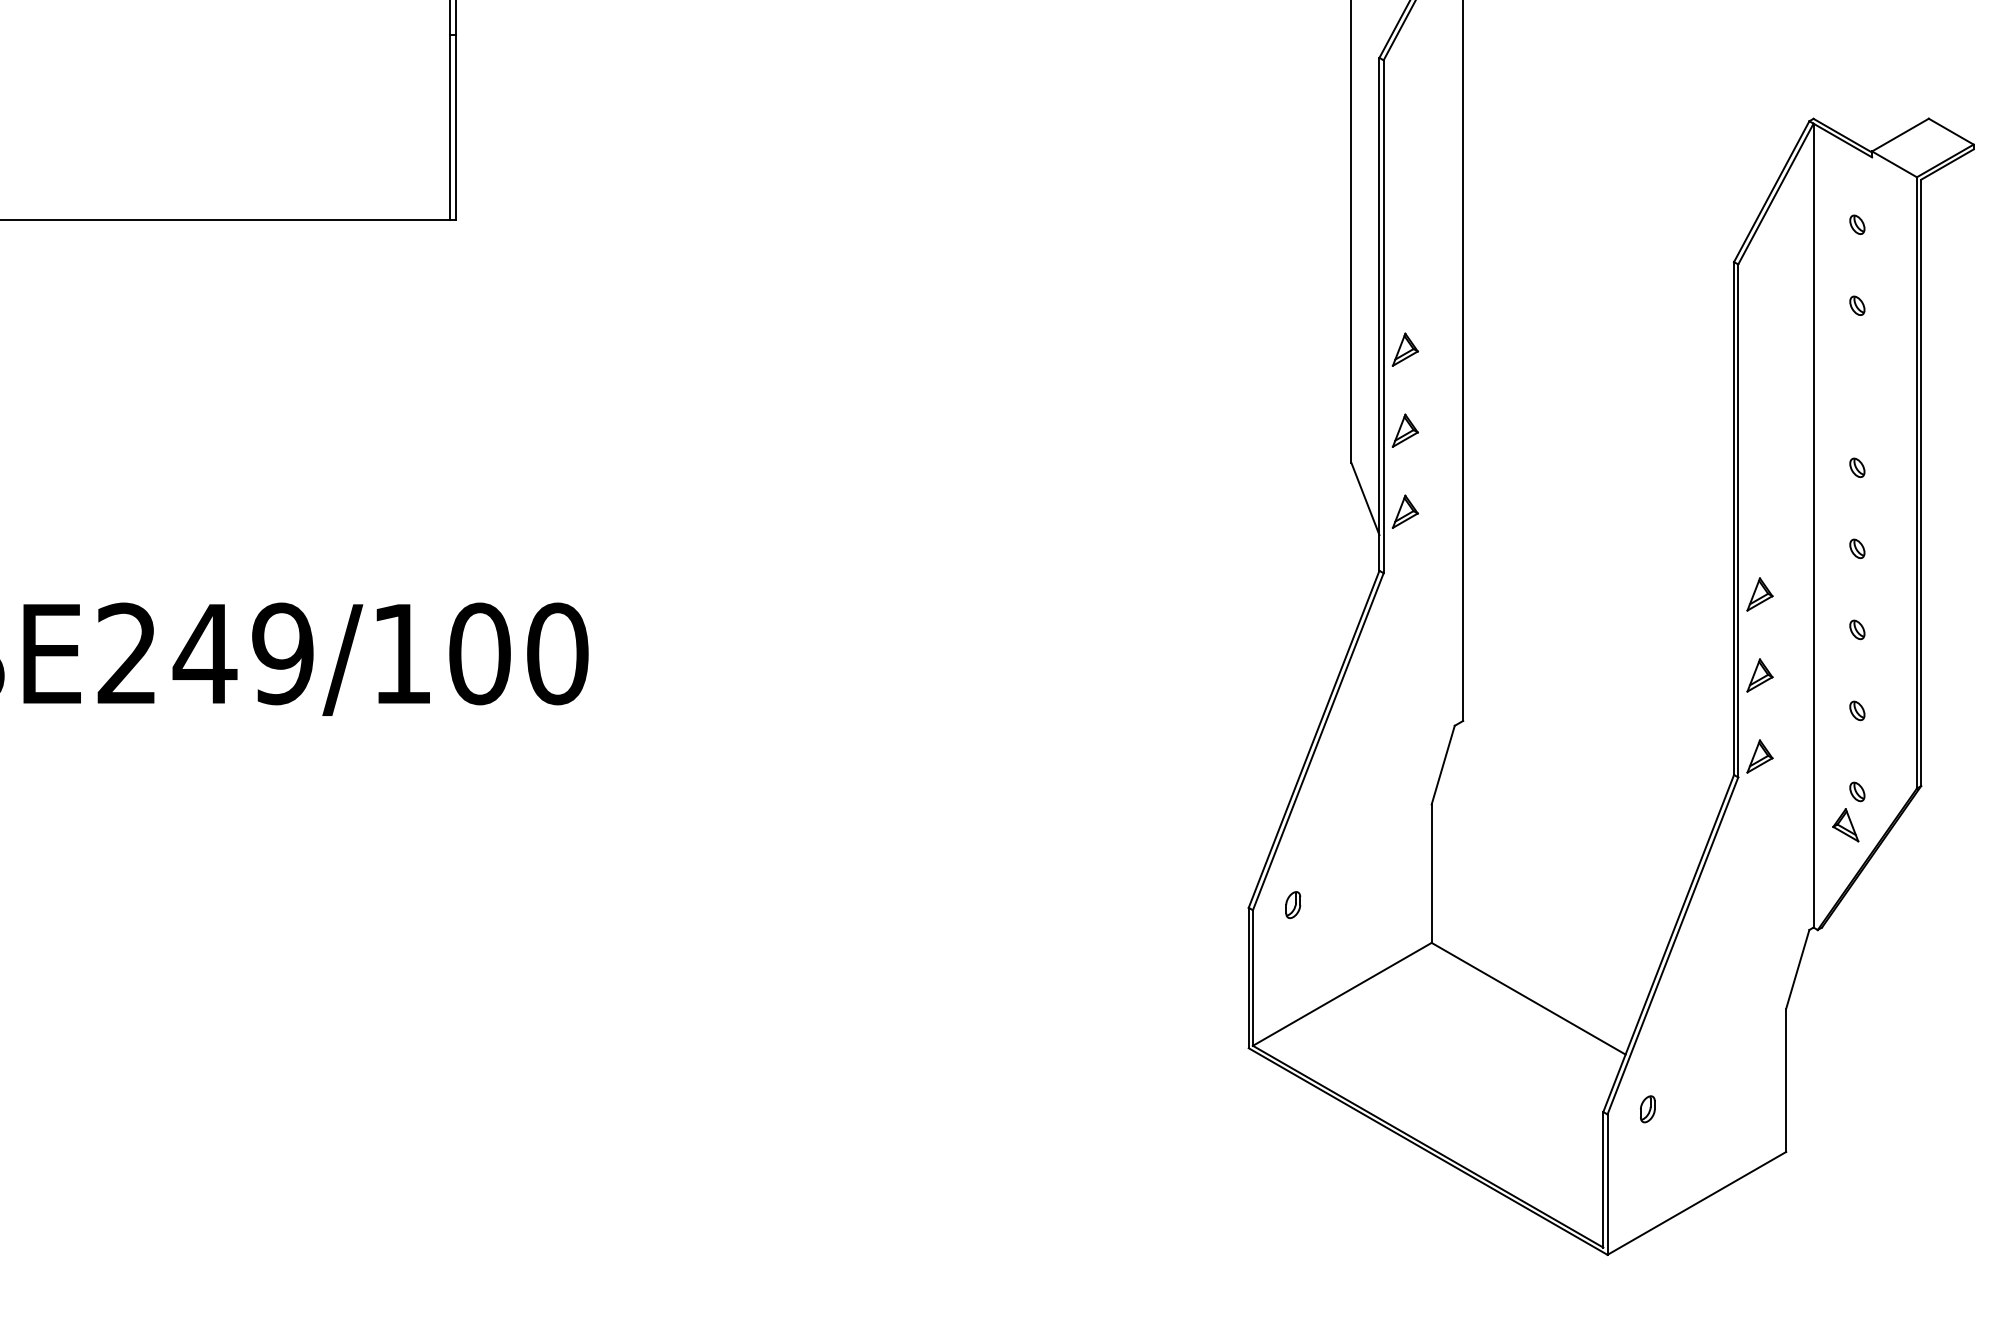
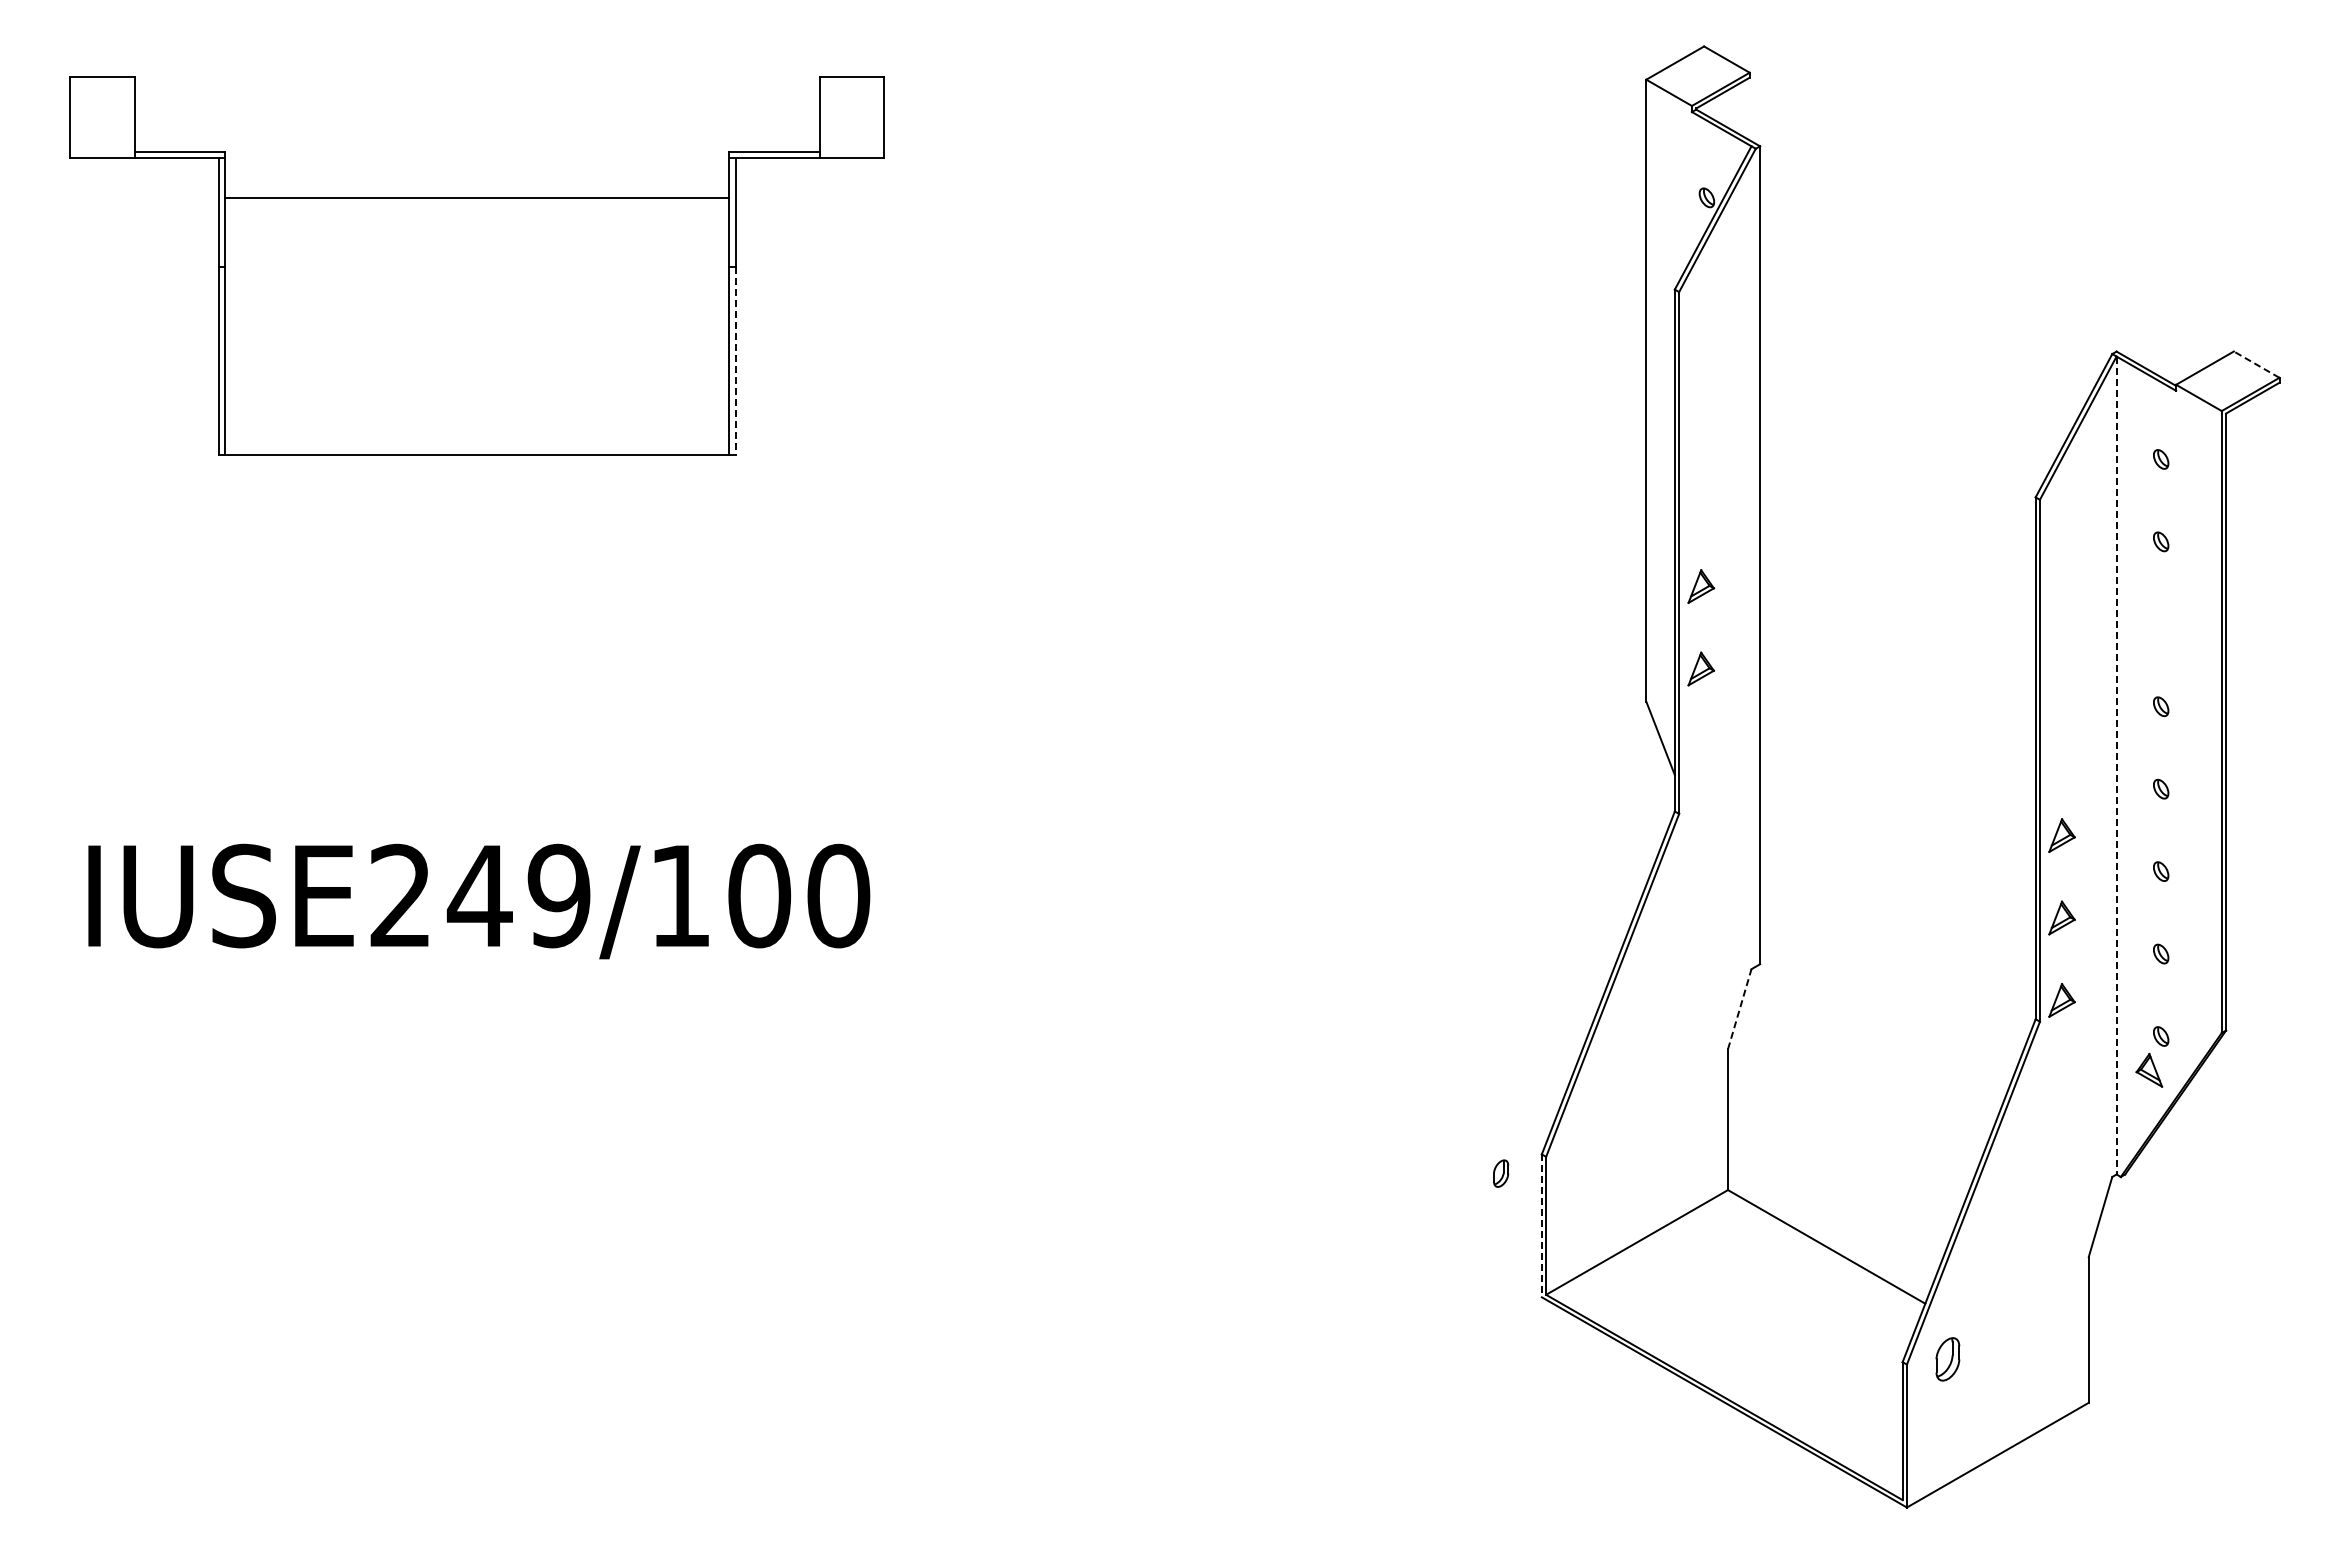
line: (456, 128) -> (735, 361), solid -> dashed
line: (1951, 131) -> (2256, 364), solid -> dashed
part: (1405, 511) -> (1701, 751), removed
line: (1813, 525) -> (2116, 765), solid -> dashed
line: (1442, 765) -> (1739, 1009), solid -> dashed
part: (1293, 904) -> (1501, 1173), moved
line: (1248, 978) -> (1541, 1226), solid -> dashed
part: (1647, 1109) -> (1947, 1359), size x1.6

